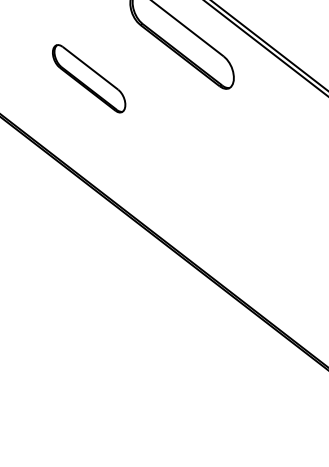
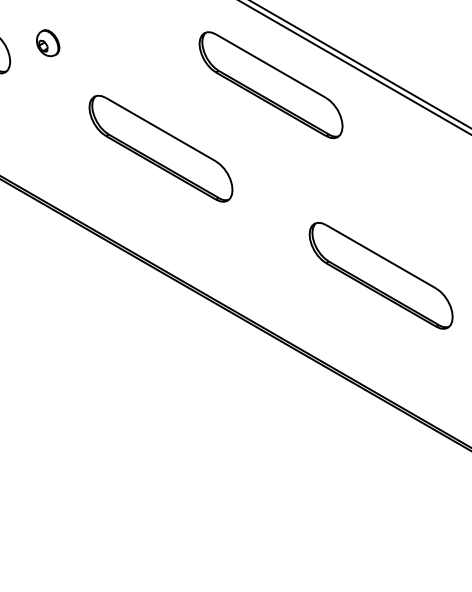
part: (88, 78) -> (160, 148), size x1.43
part: (247, 201) -> (380, 275), added

